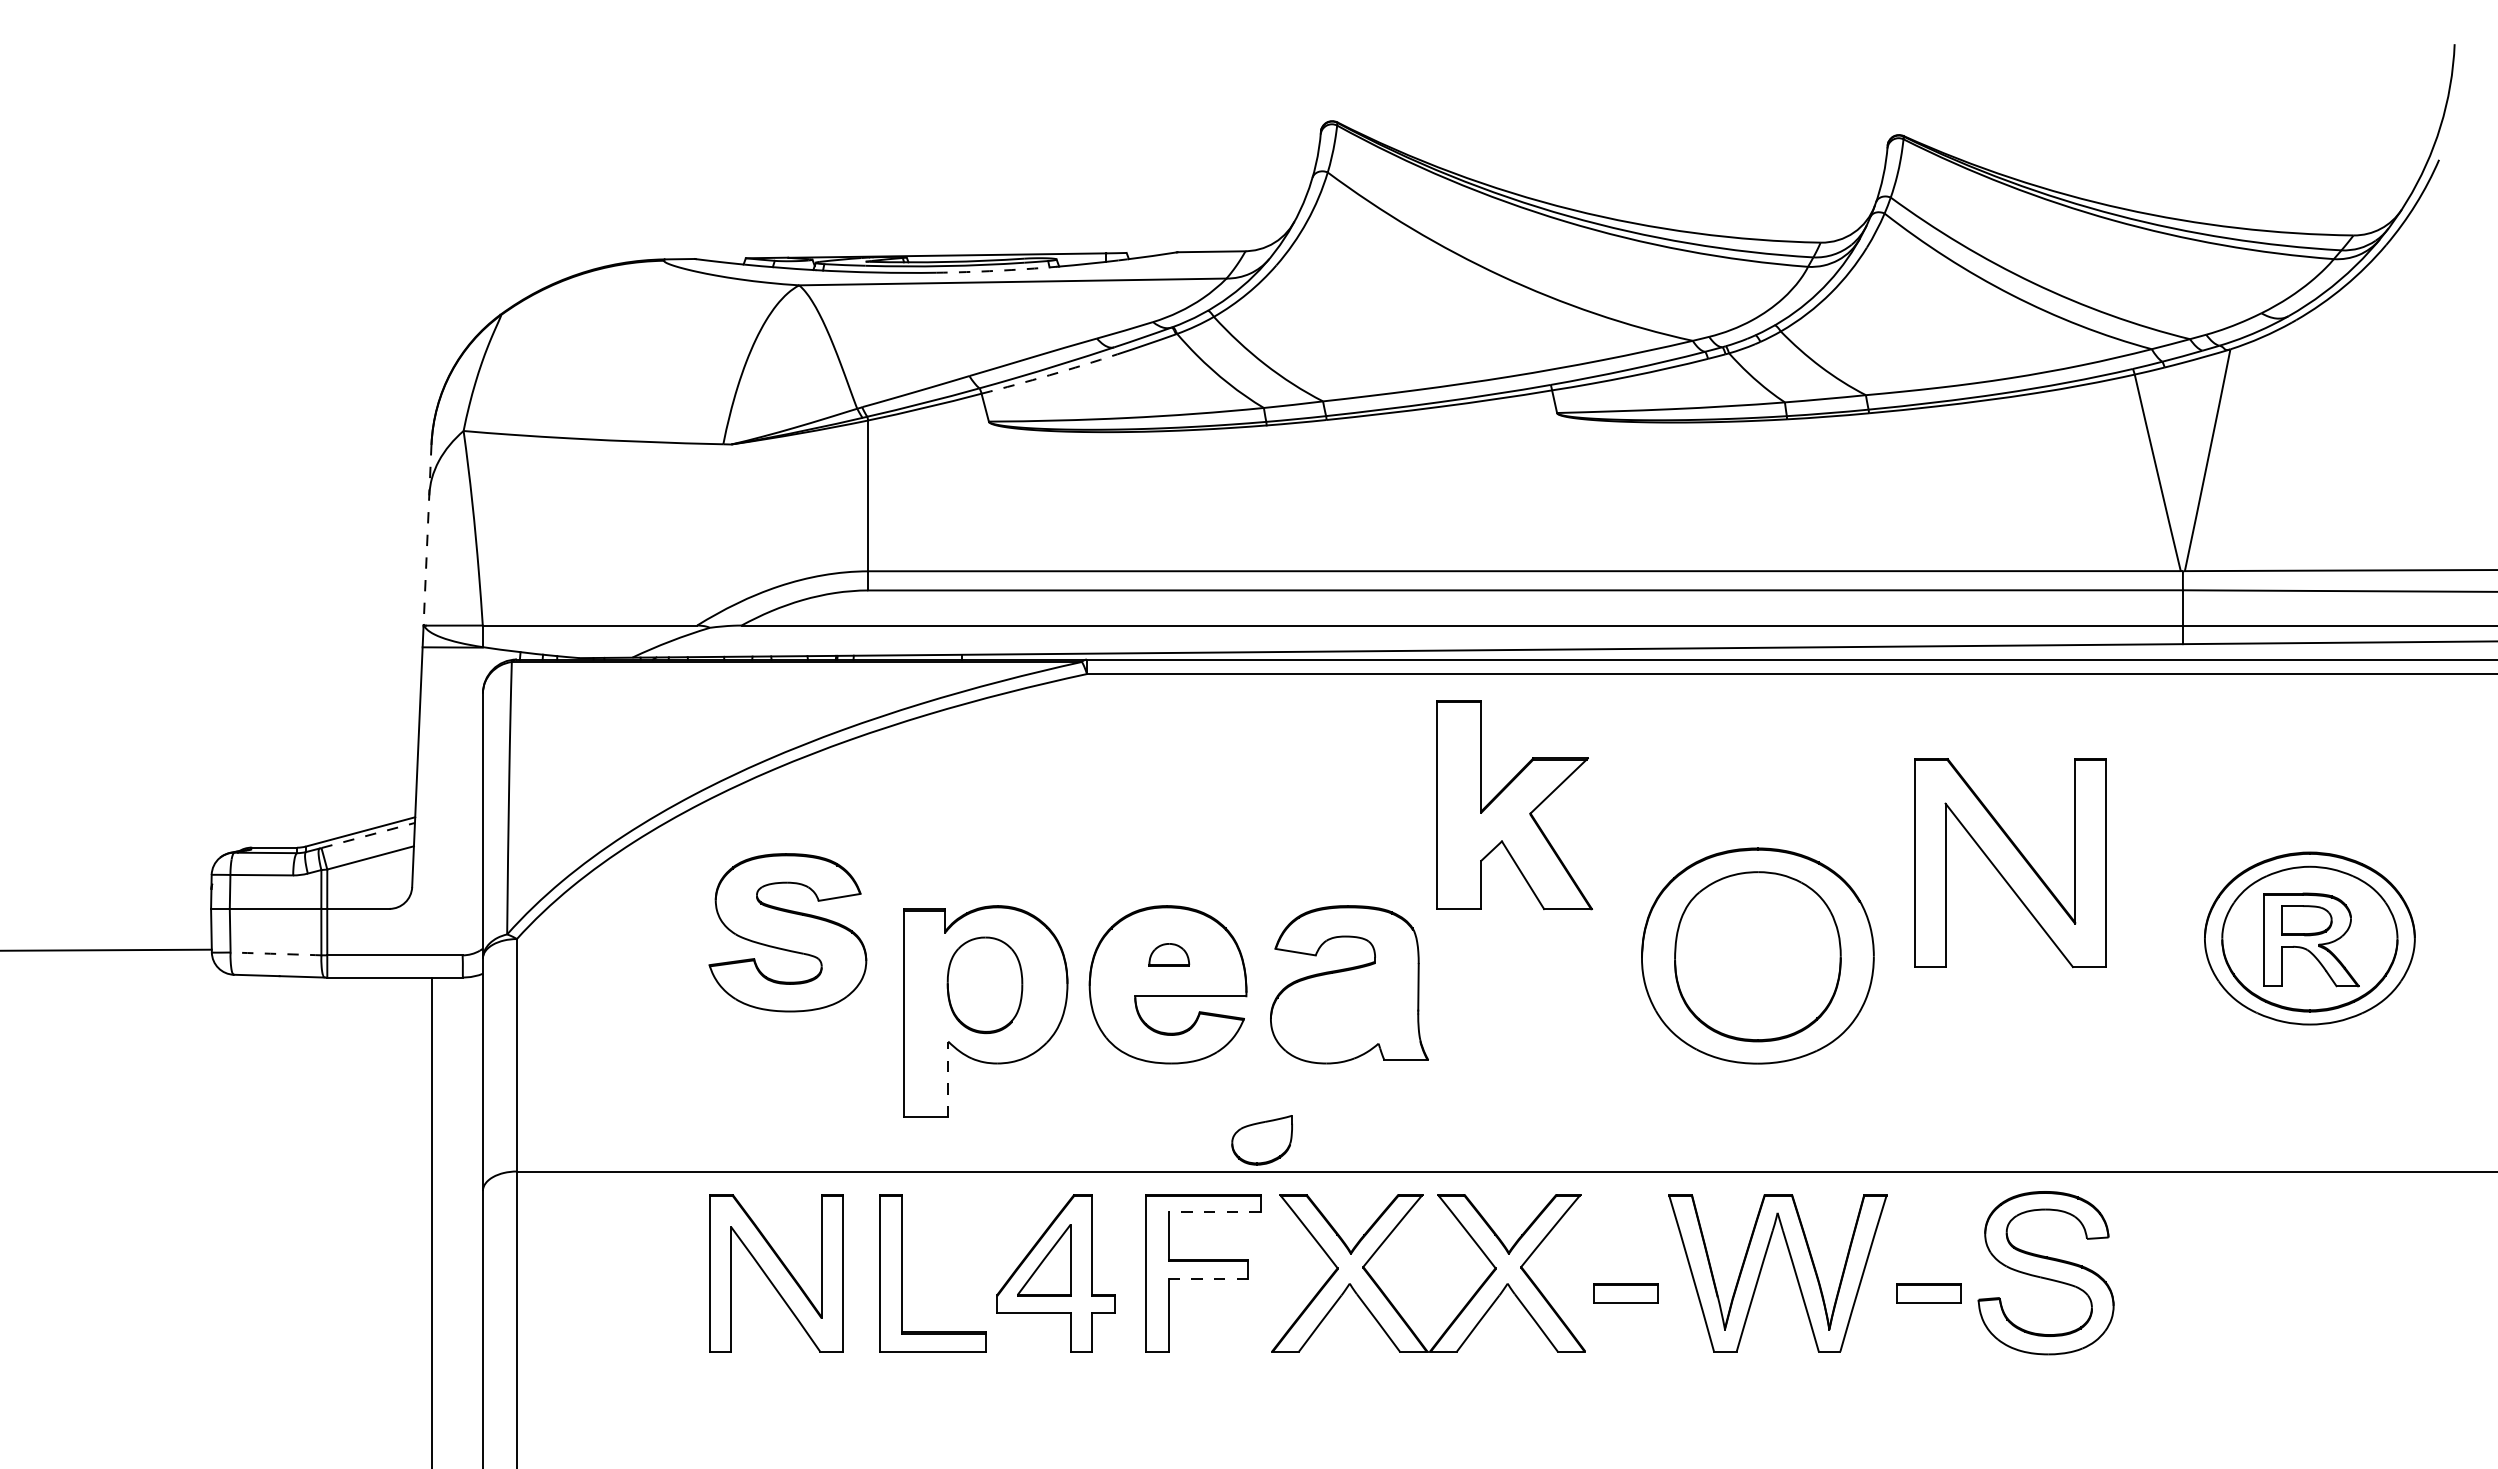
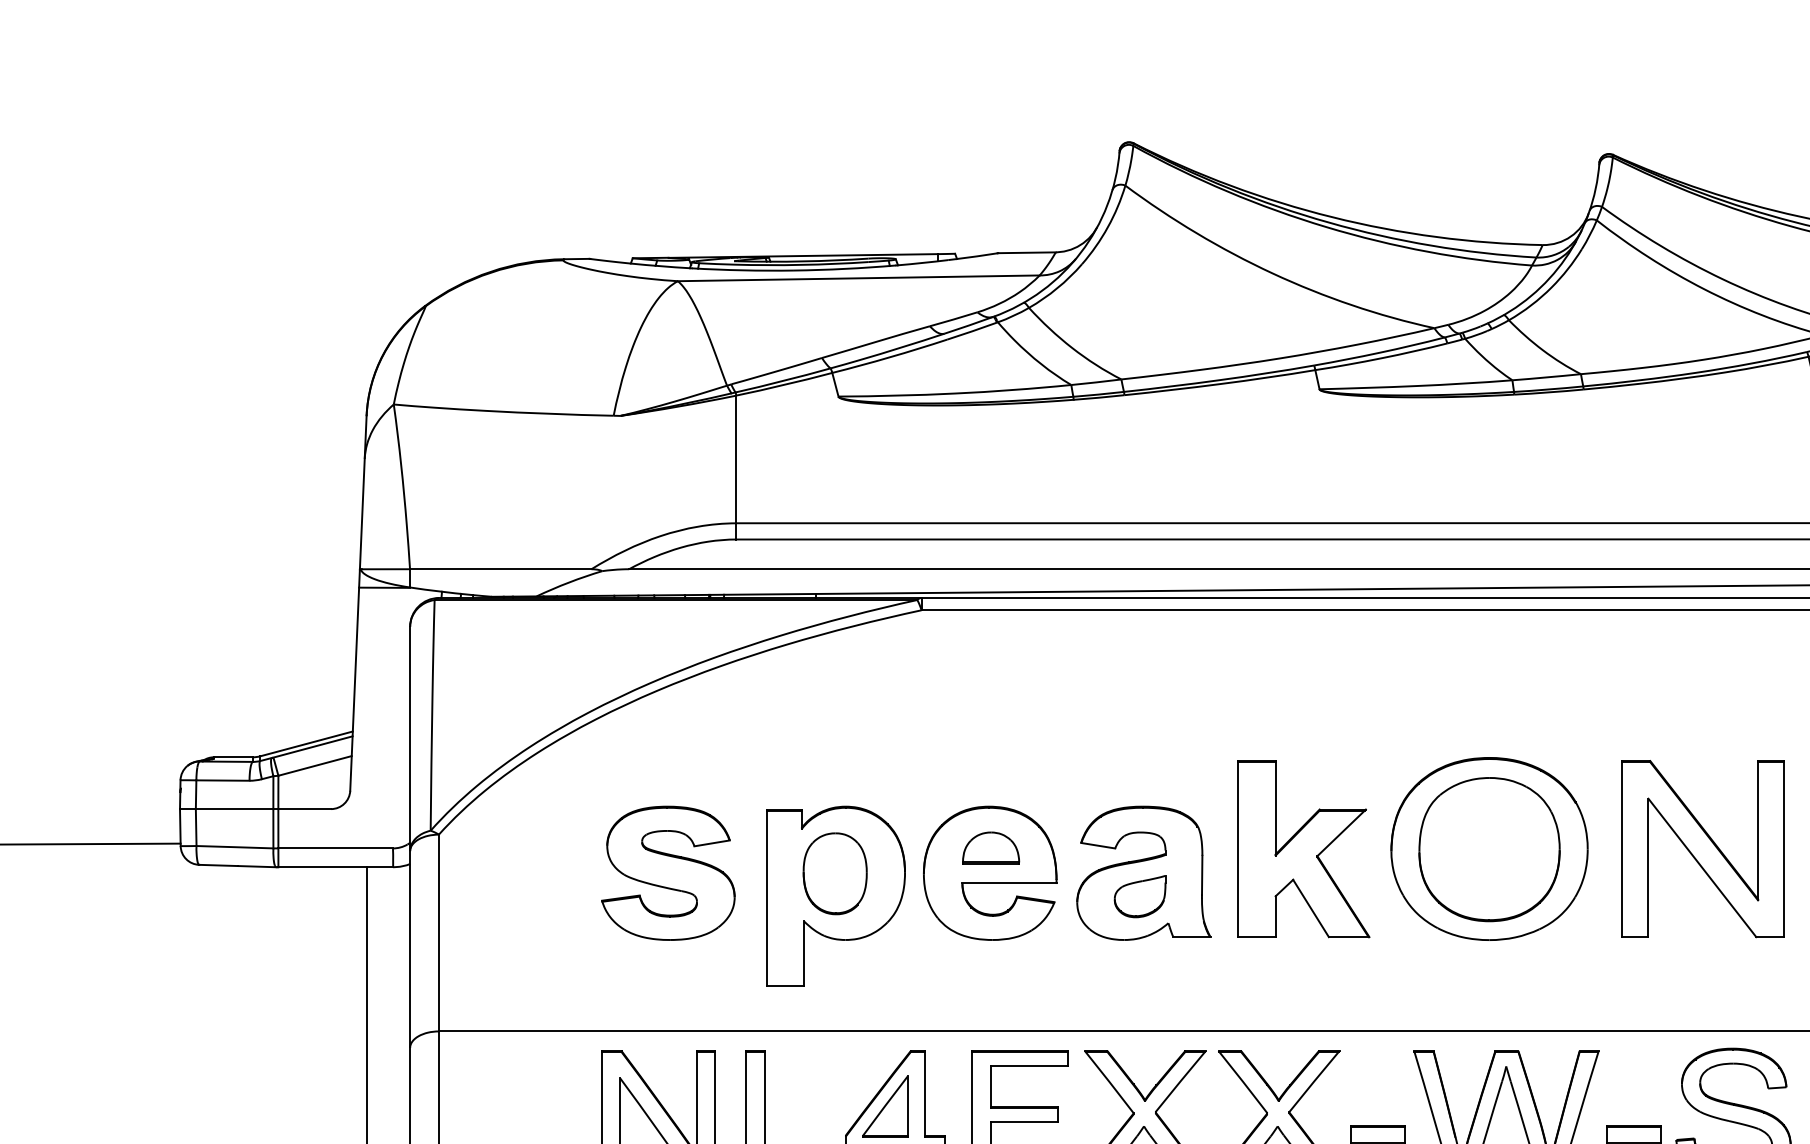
arc: (996, 270) -> (844, 268), dashed -> solid
arc: (1049, 375) -> (889, 357), dashed -> solid
line: (427, 534) -> (363, 492), dashed -> solid
part: (1514, 805) -> (1303, 849), moved
line: (368, 835) -> (313, 746), dashed -> solid
part: (2010, 863) -> (1703, 849), moved
part: (787, 932) -> (668, 873), moved
arc: (276, 953) -> (235, 846), dashed -> solid
part: (1169, 954) -> (991, 847), size x1.67
line: (948, 1079) -> (804, 953), dashed -> solid
part: (1261, 1140) -> (1139, 896), moved
line: (1214, 1212) -> (1029, 1066), dashed -> solid
line: (1208, 1278) -> (1024, 1122), dashed -> solid

